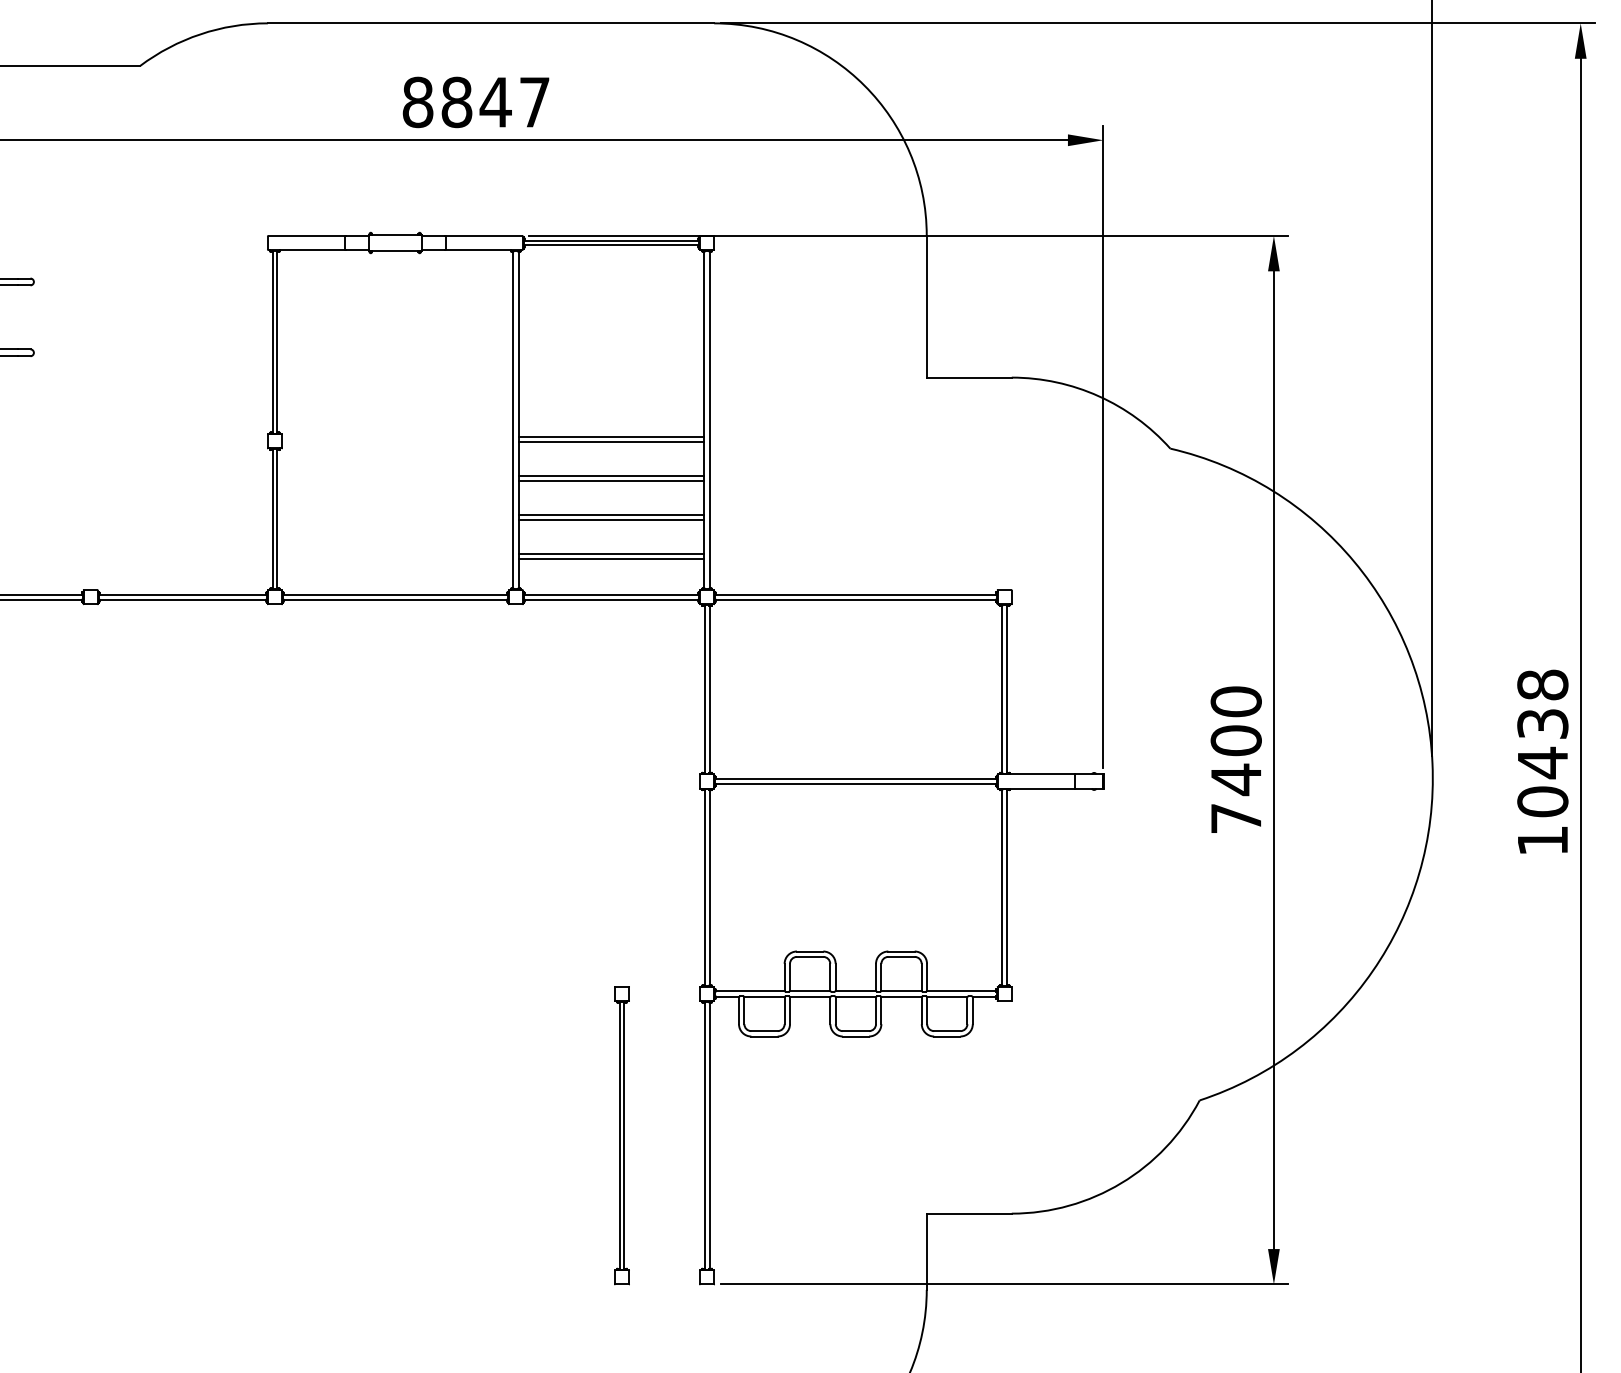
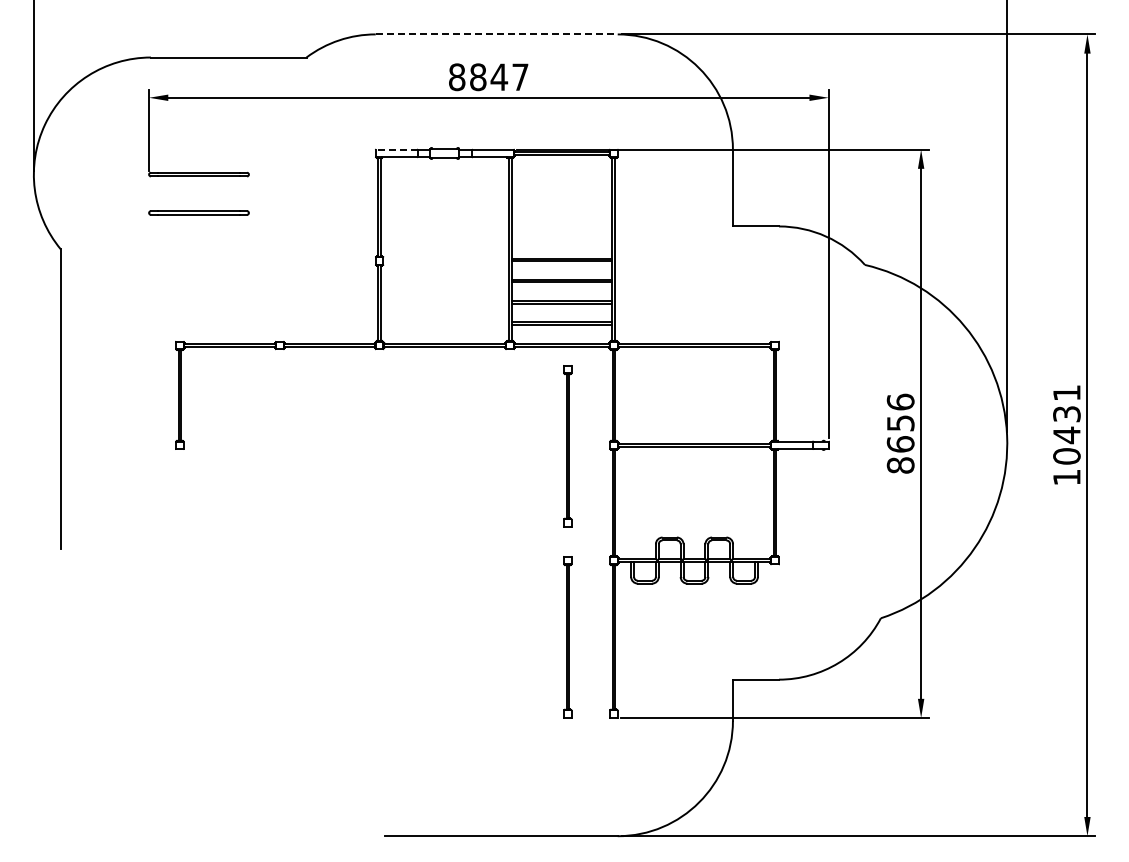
line: (490, 23) -> (496, 34), solid -> dashed
line: (307, 235) -> (397, 149), solid -> dashed
text: (1542, 683) -> (1066, 392), 10438 -> 10431
text: (1235, 759) -> (900, 433), 7400 -> 8656
part: (621, 783) -> (567, 446), added

